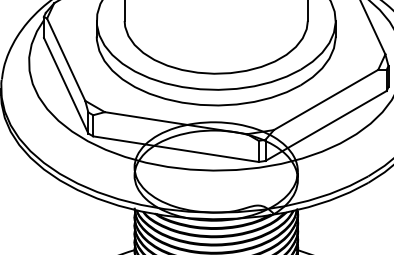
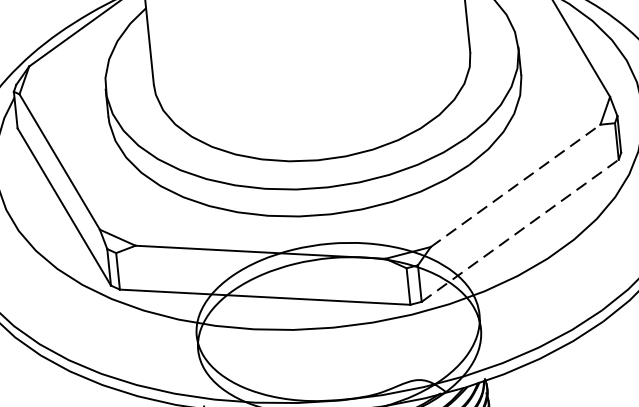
line: (326, 99) -> (516, 185), solid -> dashed
line: (326, 125) -> (520, 229), solid -> dashed

